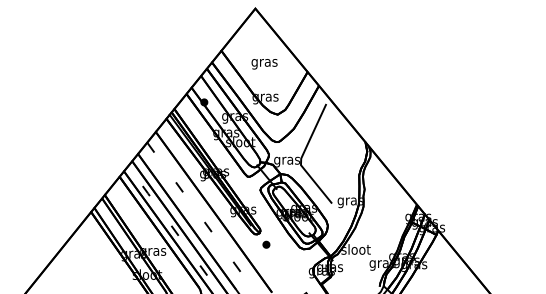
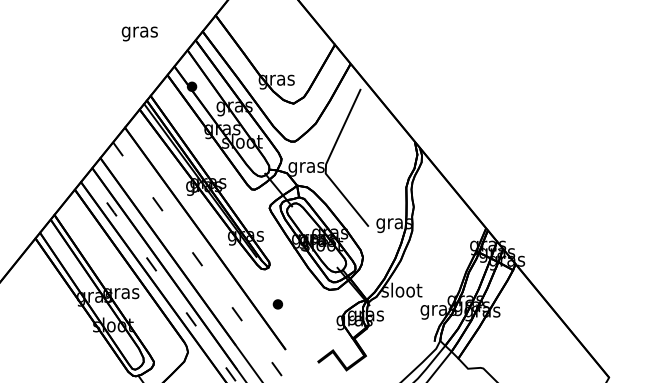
text: (264, 64) -> (139, 34), moved
part: (266, 244) -> (278, 304), moved

